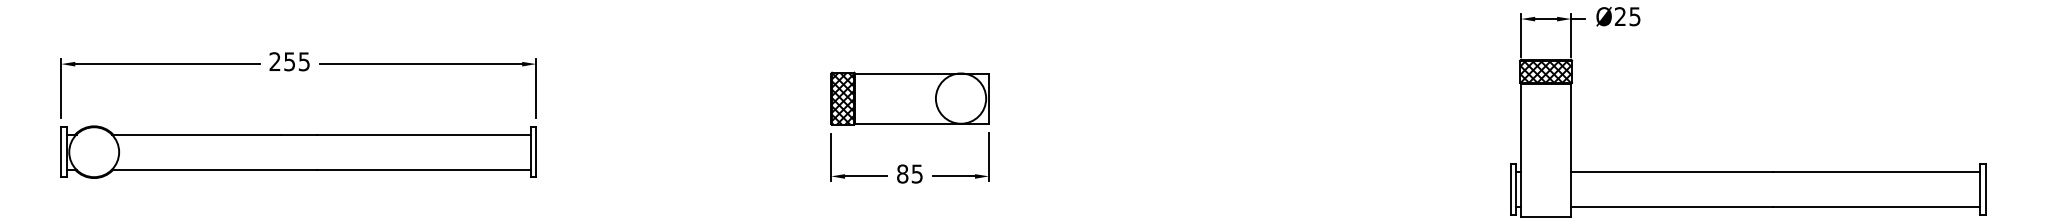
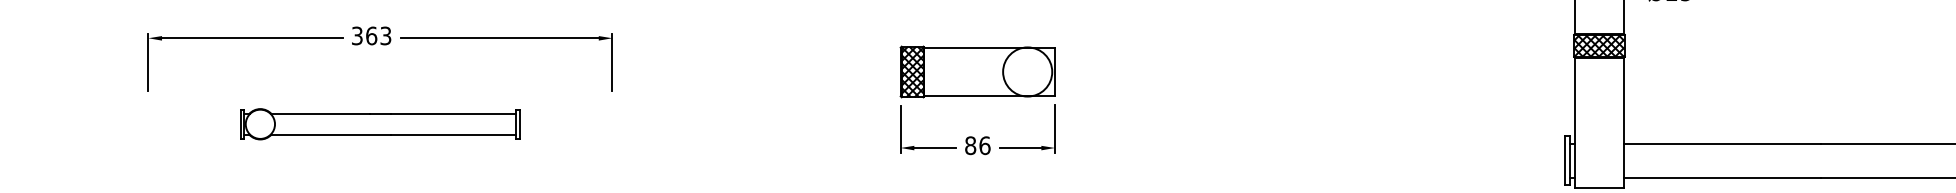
text: (289, 61) -> (371, 35), 255 -> 363
part: (298, 151) -> (380, 123), size x0.6
text: (917, 173) -> (985, 145), 85 -> 86

